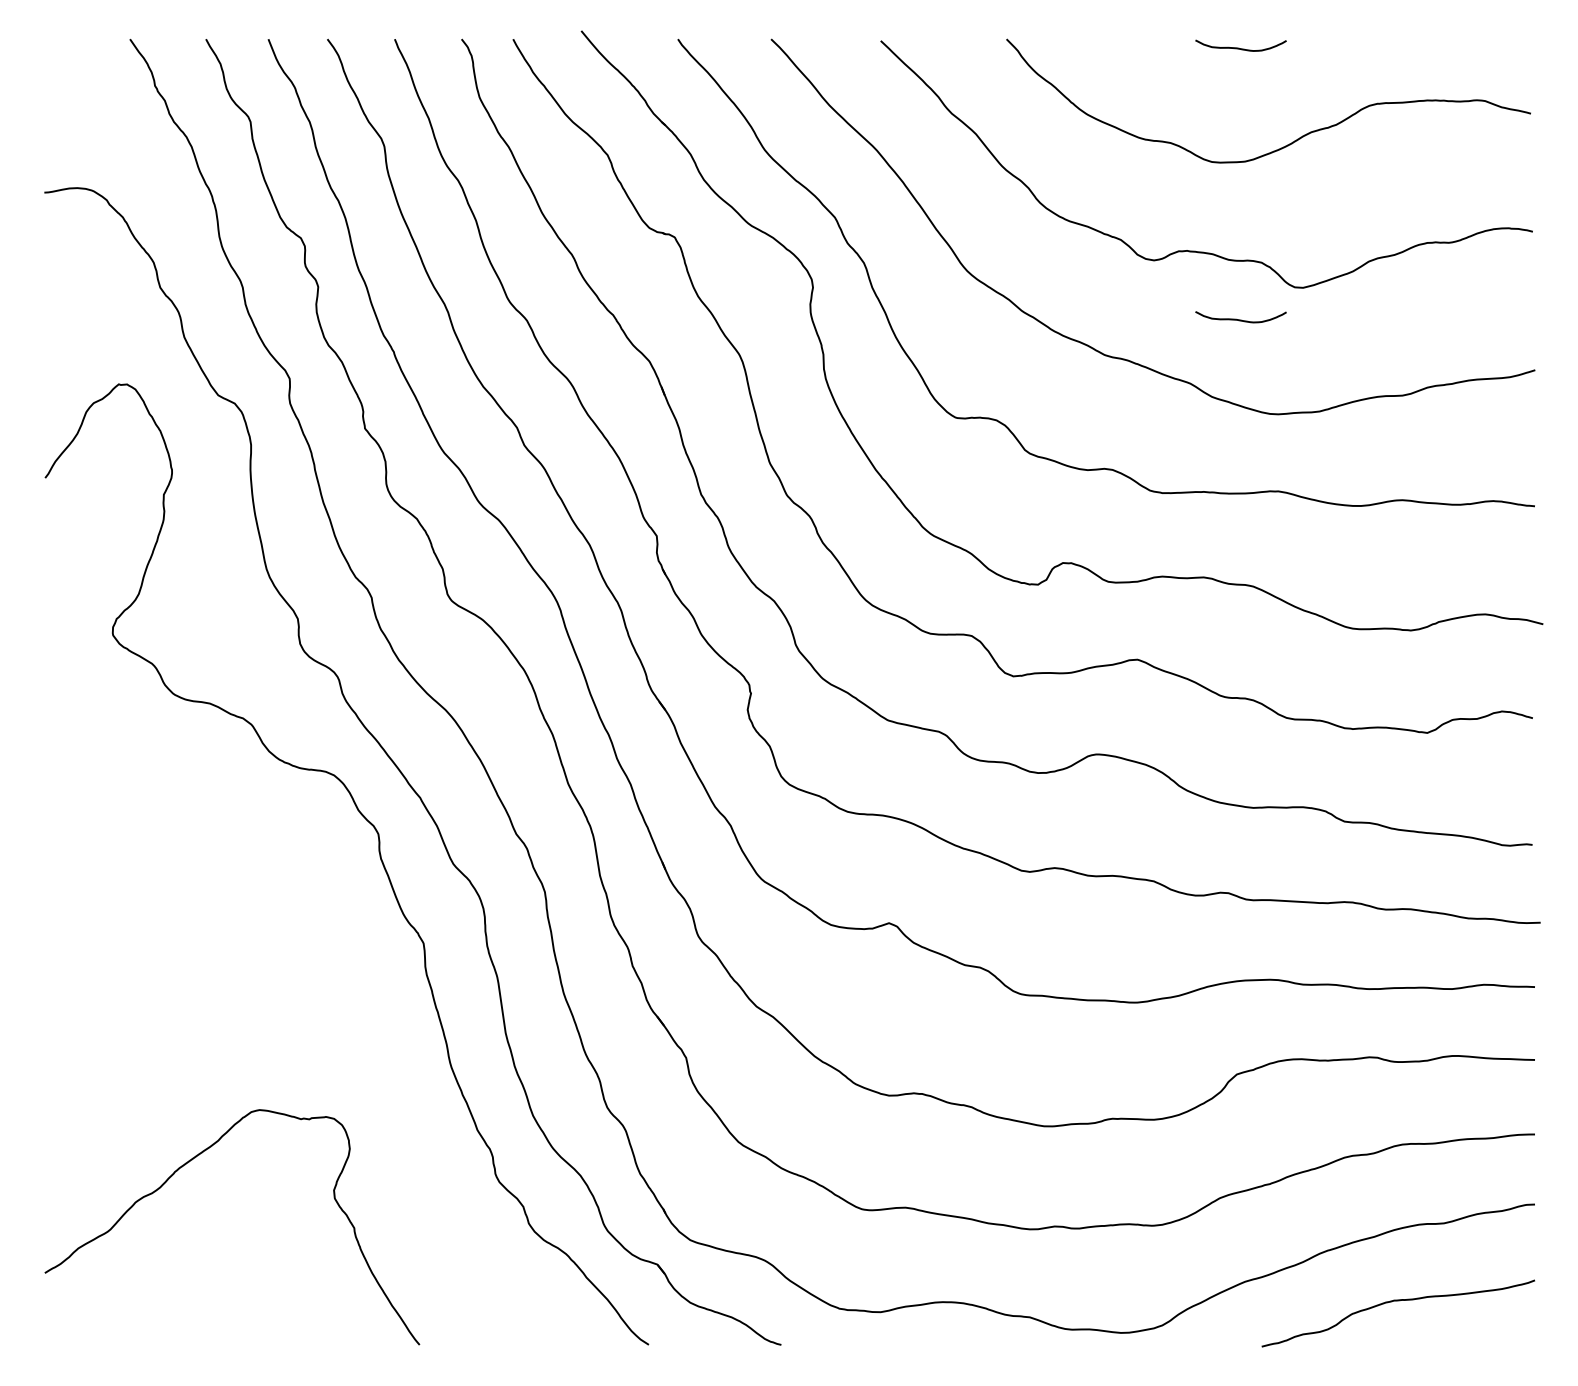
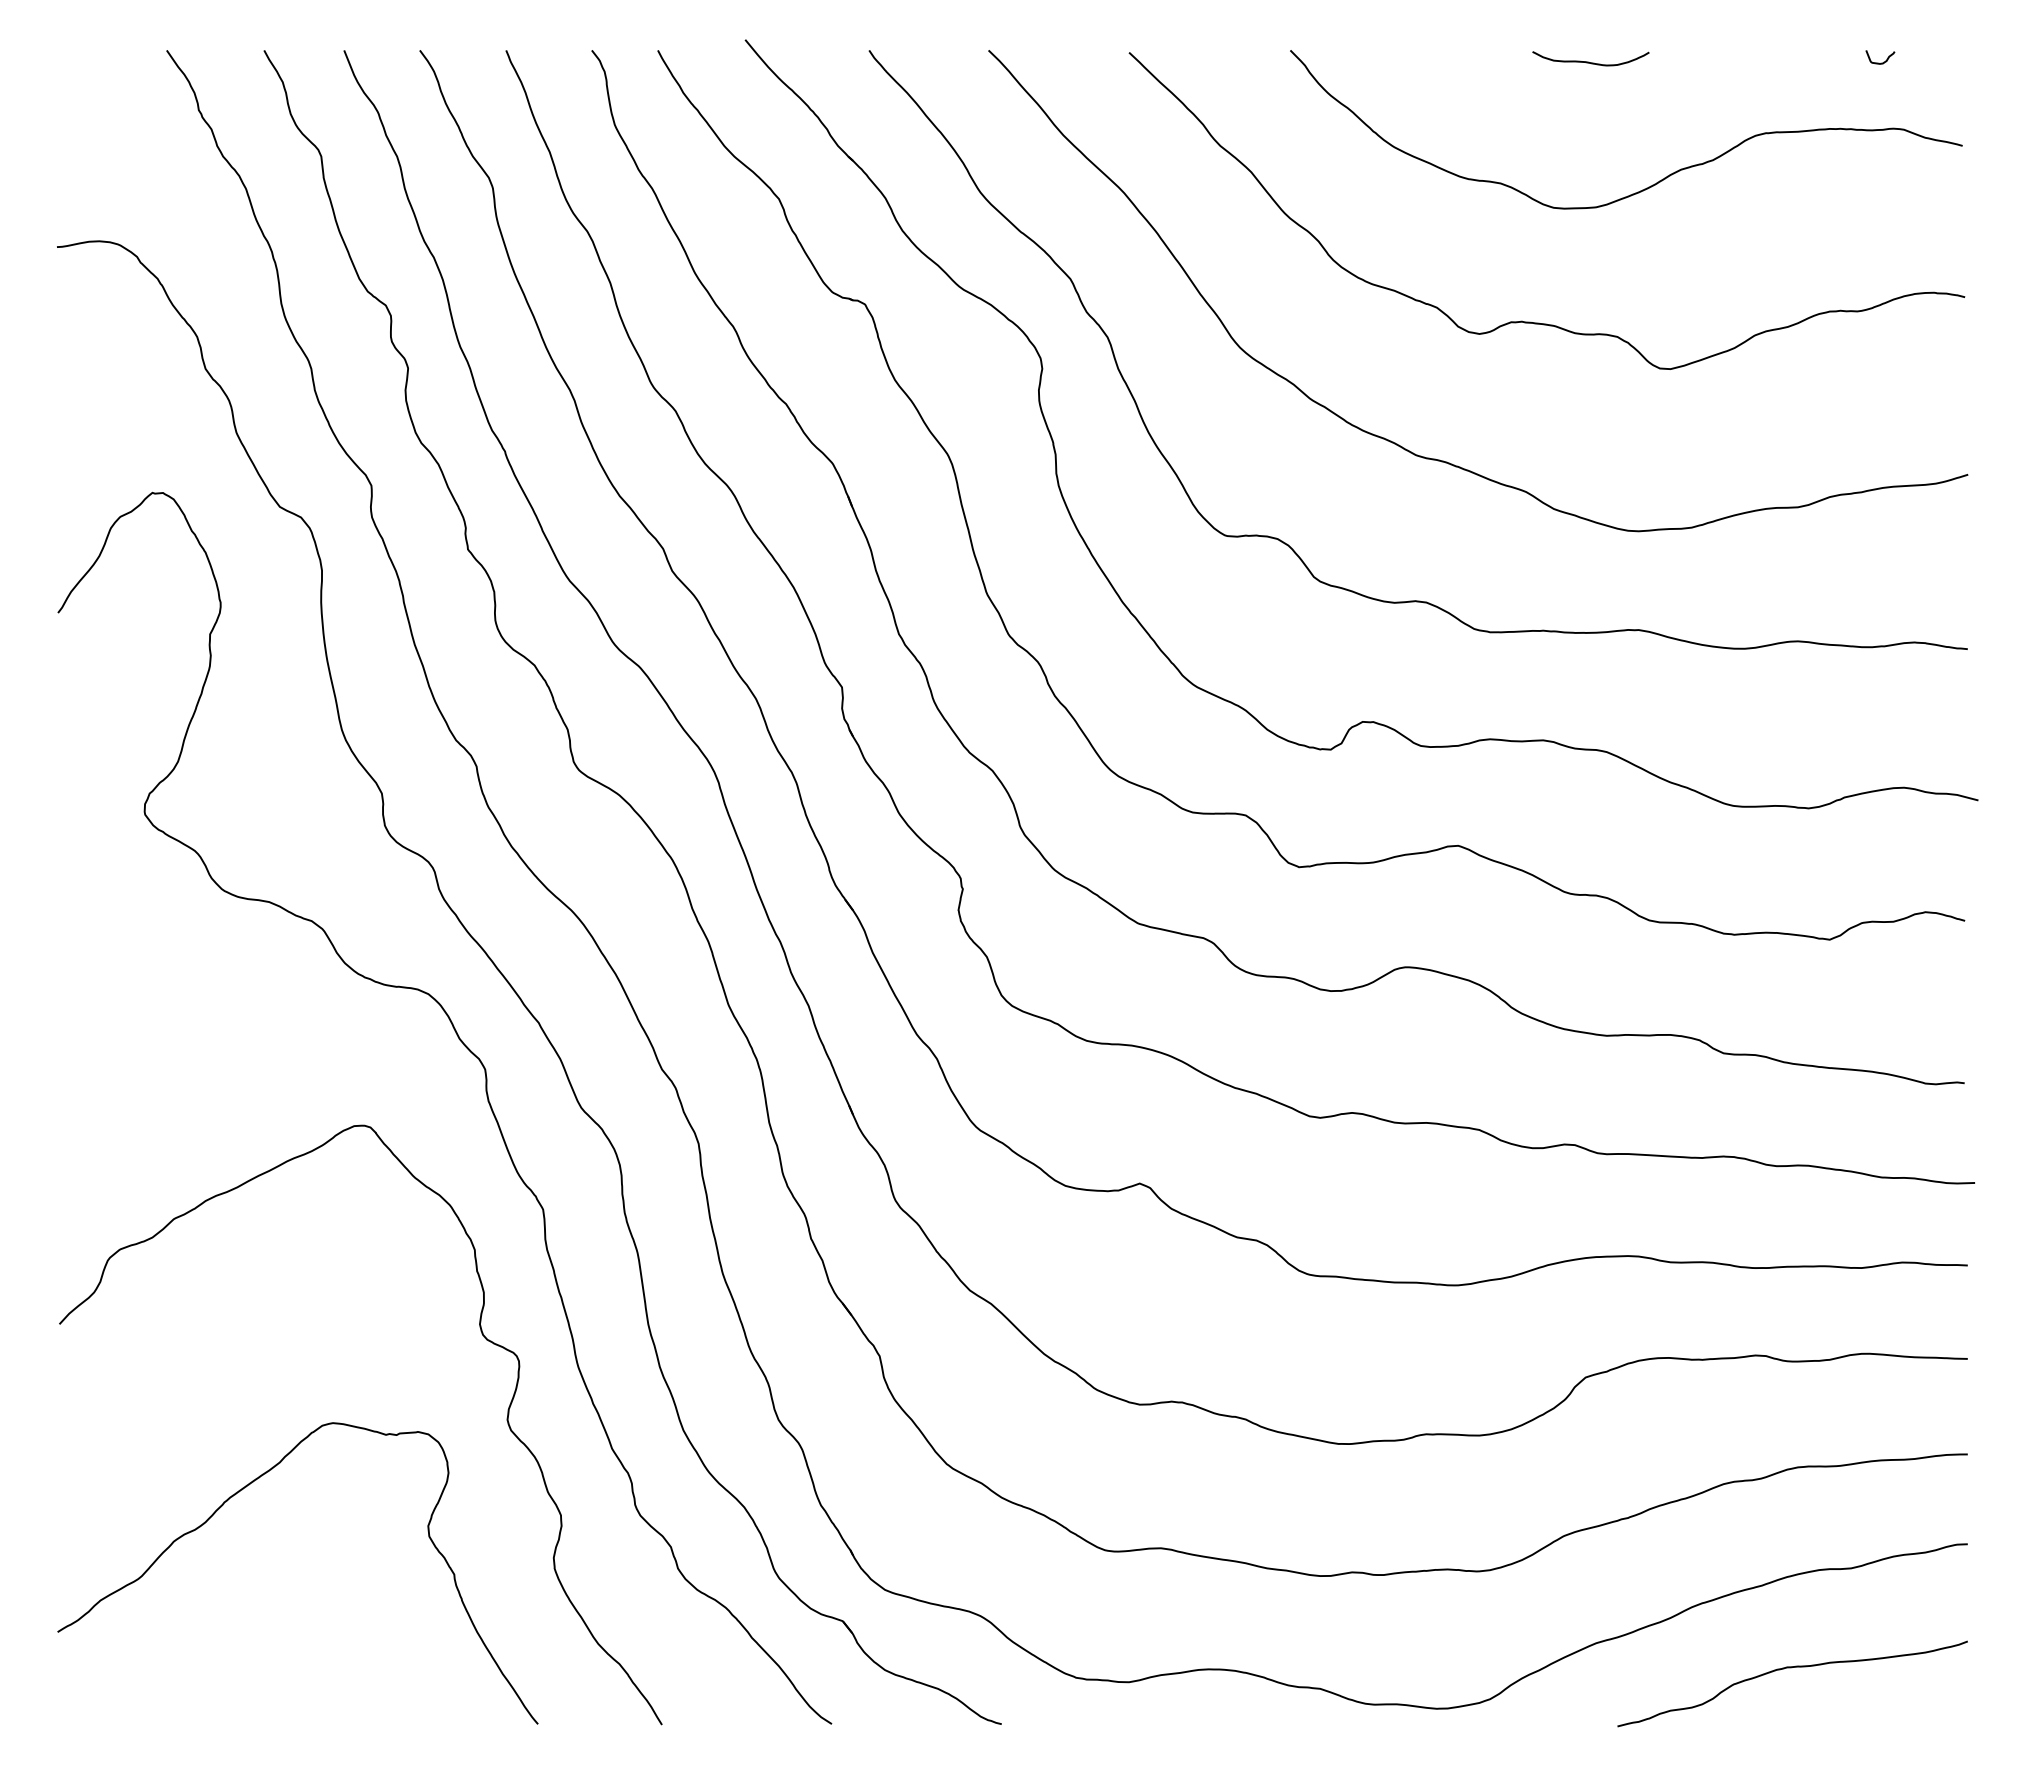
curve: (1467, 48) -> (1881, 62), added
curve: (1239, 319) -> (1588, 409), removed
curve: (395, 1108) -> (506, 1420), added

